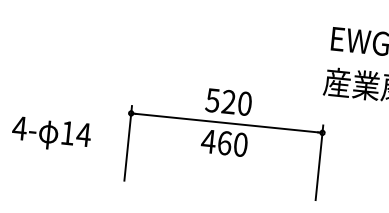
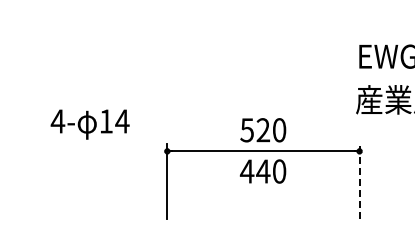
text: (50, 134) -> (89, 124), moved
text: (224, 143) -> (263, 171), 460 -> 440
line: (319, 161) -> (359, 180), solid -> dashed

